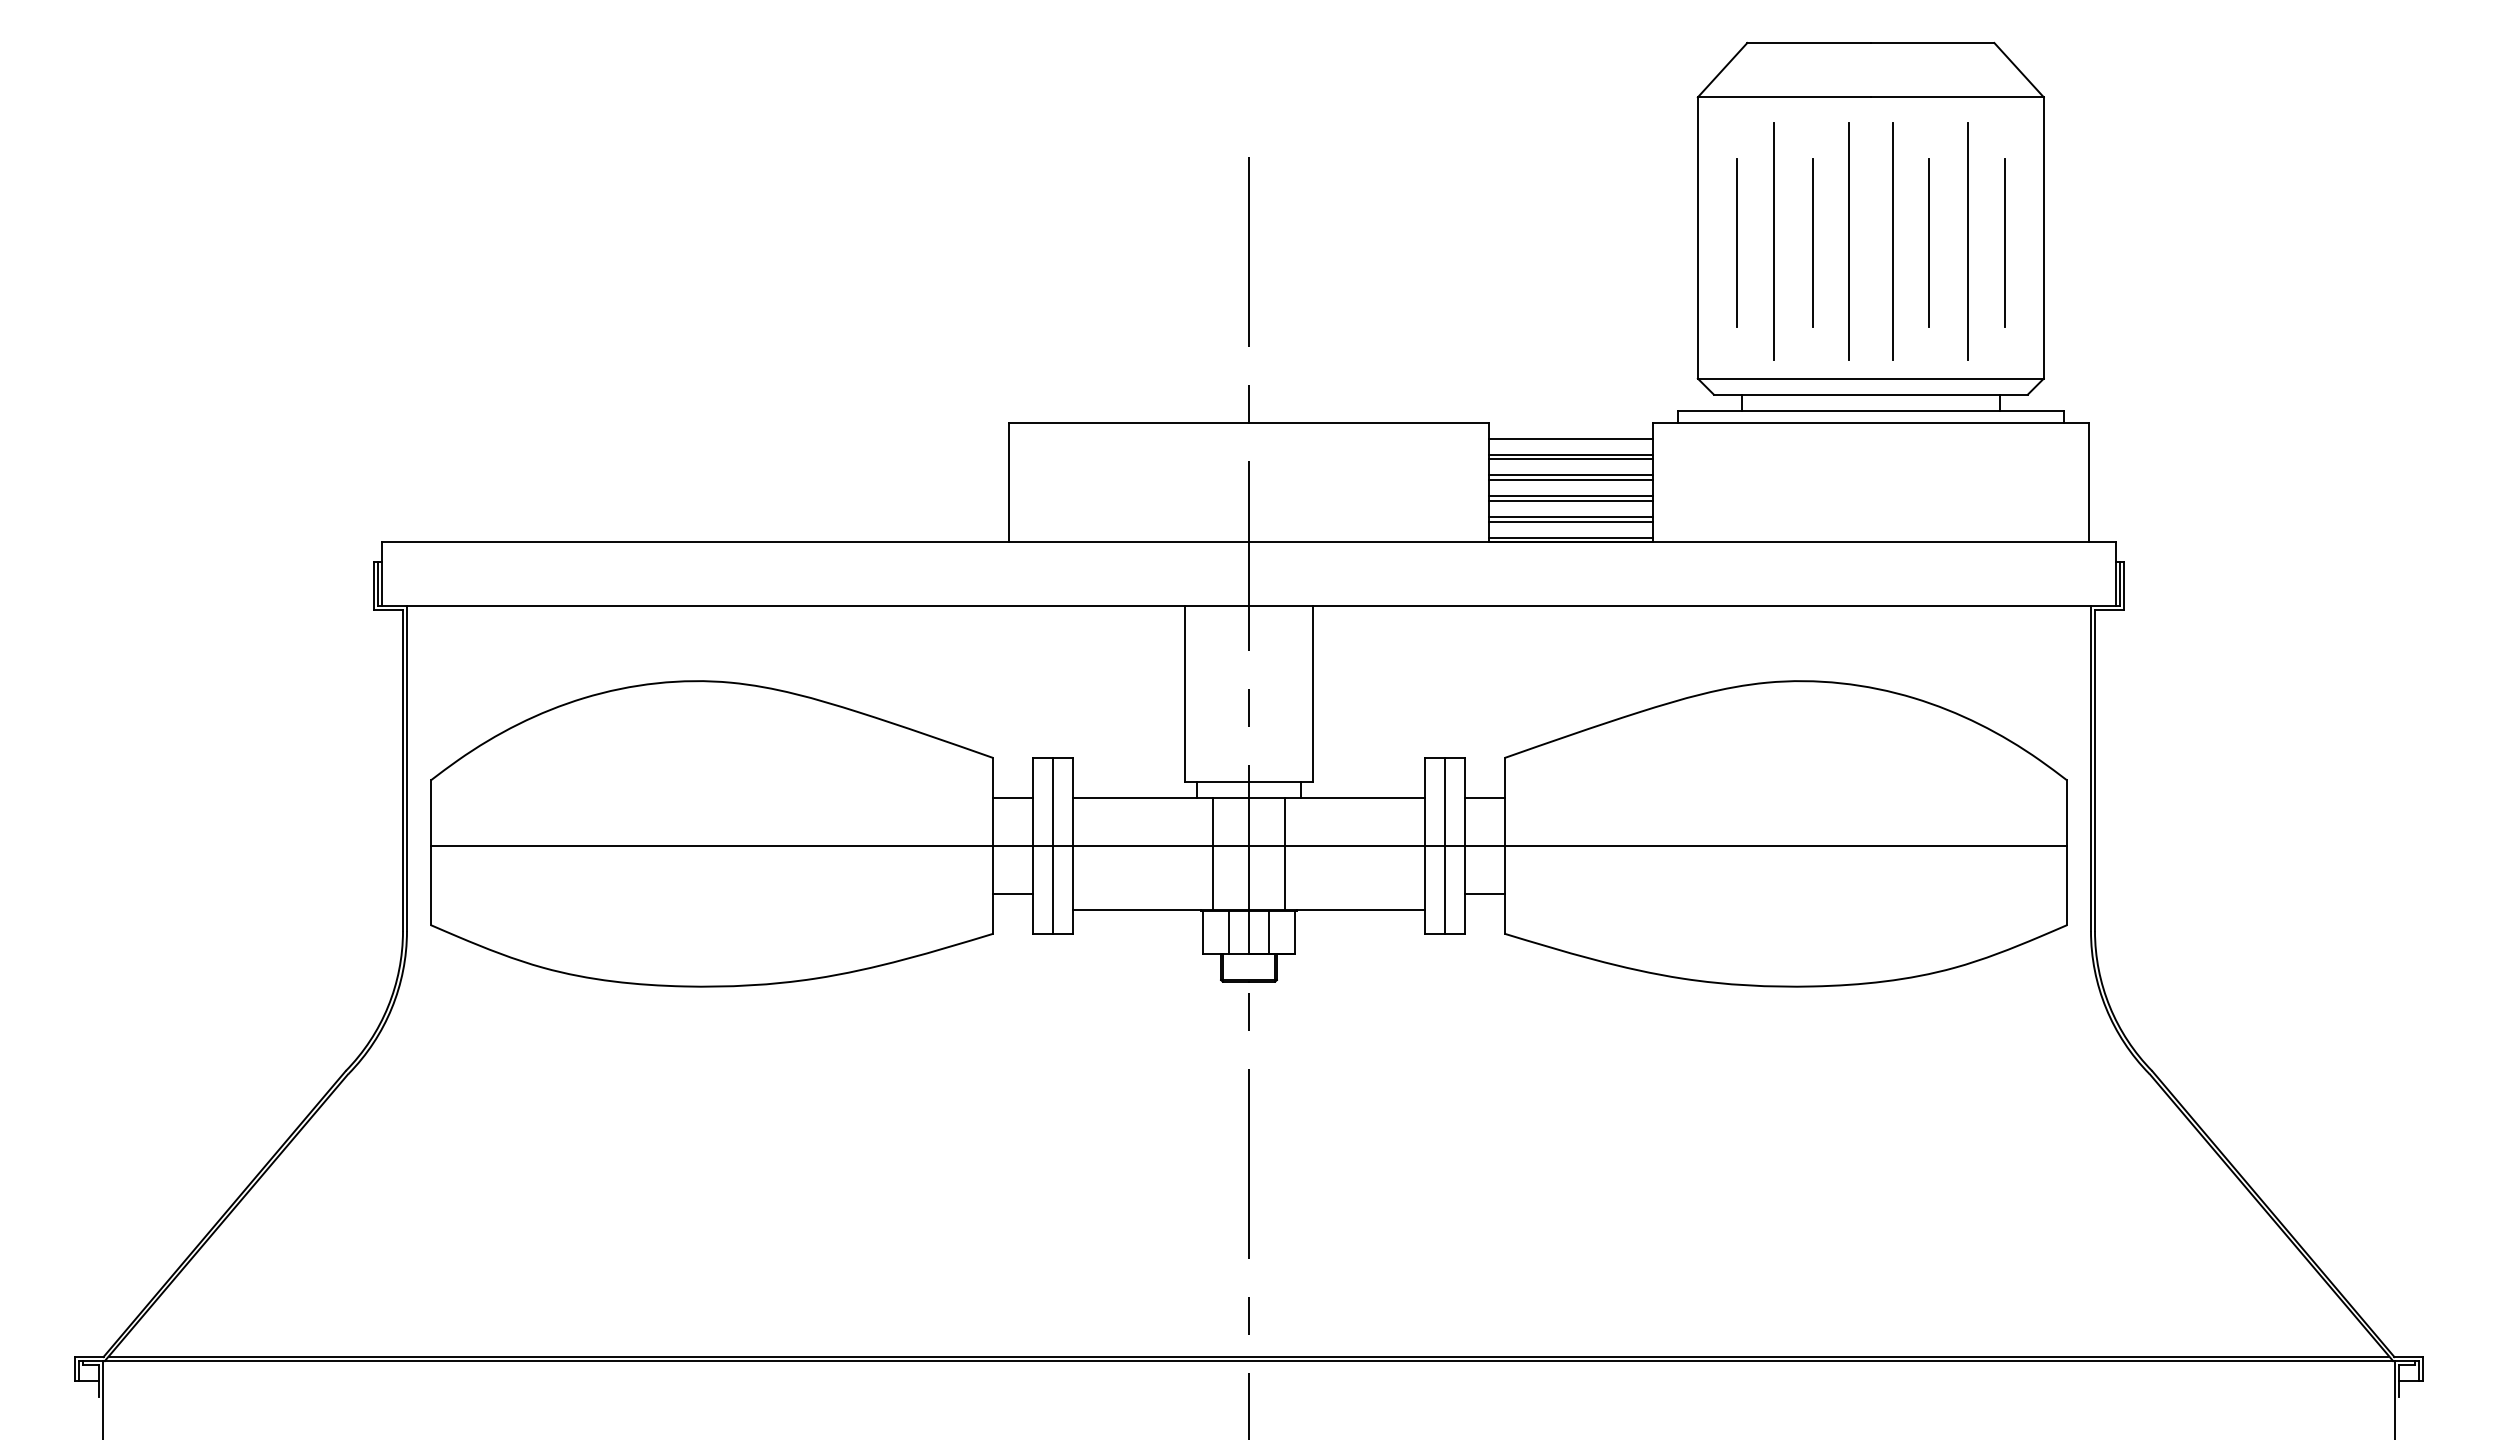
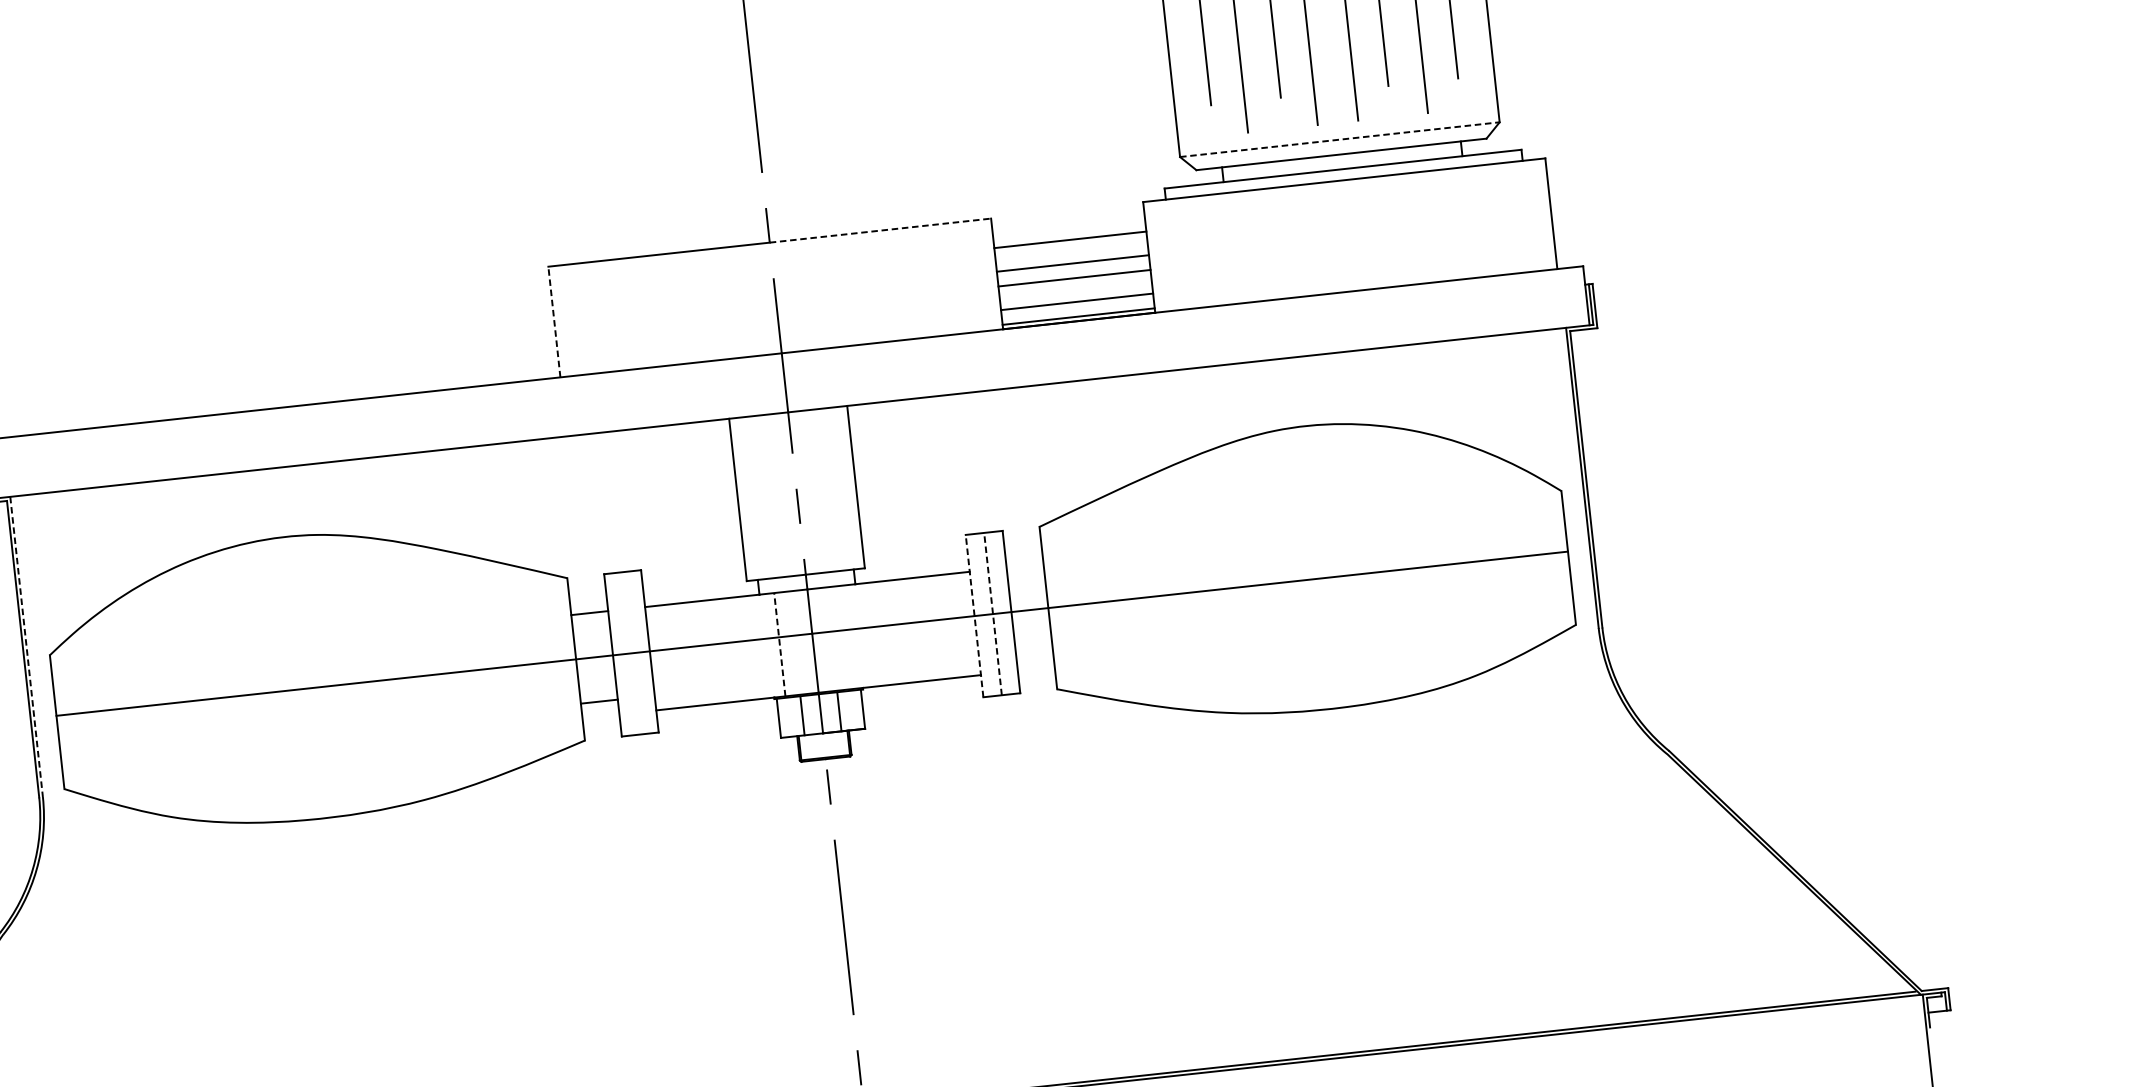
line: (1870, 378) -> (1339, 139), solid -> dashed
line: (1368, 422) -> (880, 230), solid -> dashed
line: (1570, 438) -> (1068, 225), removed
line: (1570, 459) -> (1070, 244), removed
line: (1570, 475) -> (1072, 259), removed
line: (1009, 482) -> (554, 322), solid -> dashed
line: (1570, 500) -> (1074, 282), removed
line: (1570, 516) -> (1076, 297), removed
line: (407, 769) -> (27, 647), solid -> dashed
line: (1484, 797) -> (1024, 565), removed
line: (1053, 845) -> (631, 652), removed
line: (1424, 845) -> (974, 615), solid -> dashed
line: (1444, 845) -> (992, 613), solid -> dashed
line: (1213, 853) -> (780, 644), solid -> dashed
line: (1284, 853) -> (845, 637), removed
line: (1484, 893) -> (1034, 654), removed

